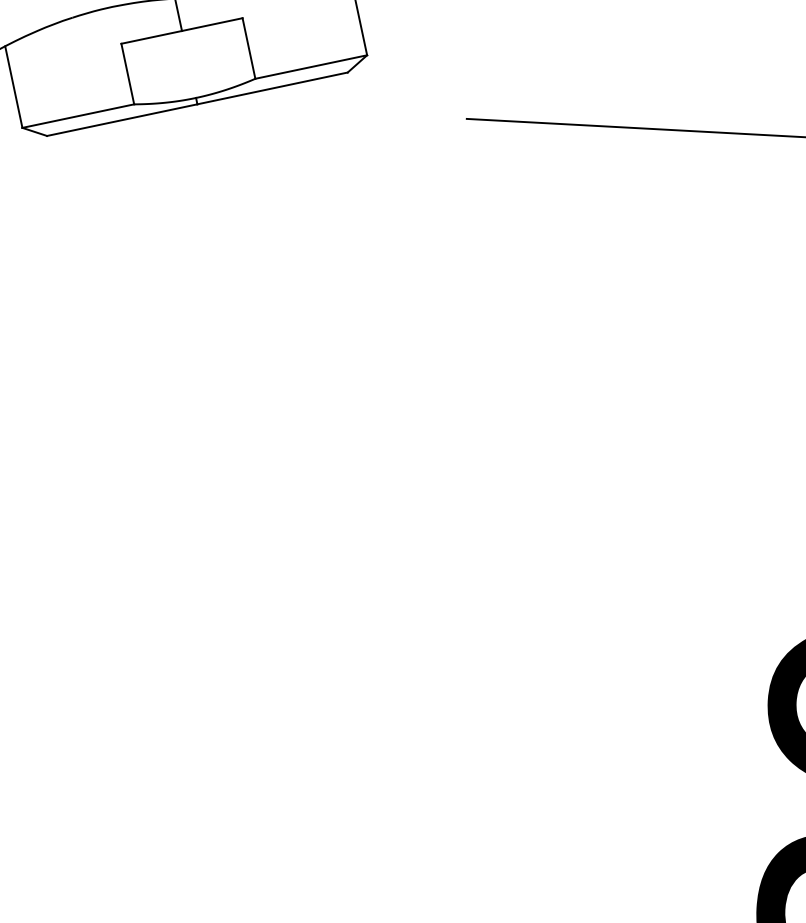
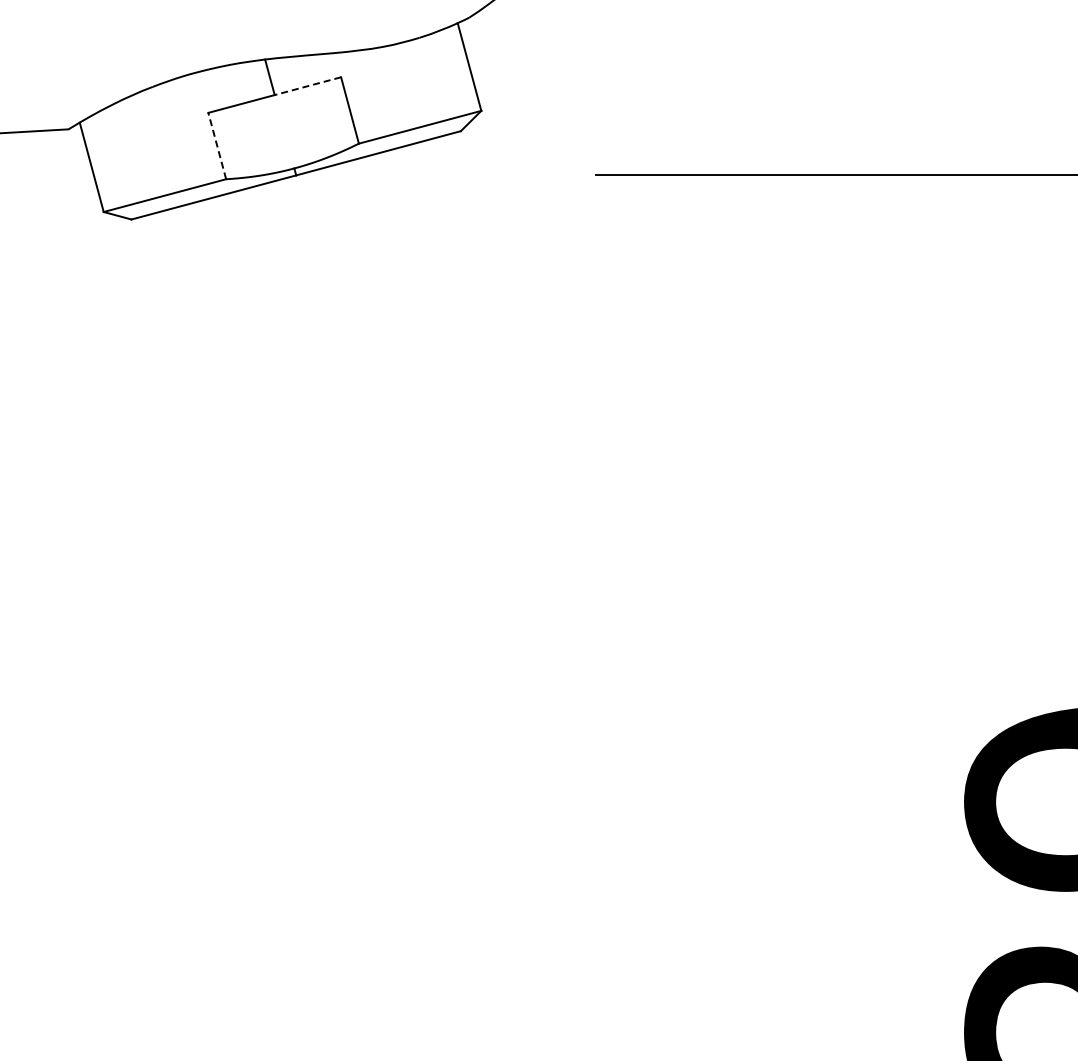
line: (211, 24) -> (307, 86), solid -> dashed
line: (128, 73) -> (217, 145), solid -> dashed

